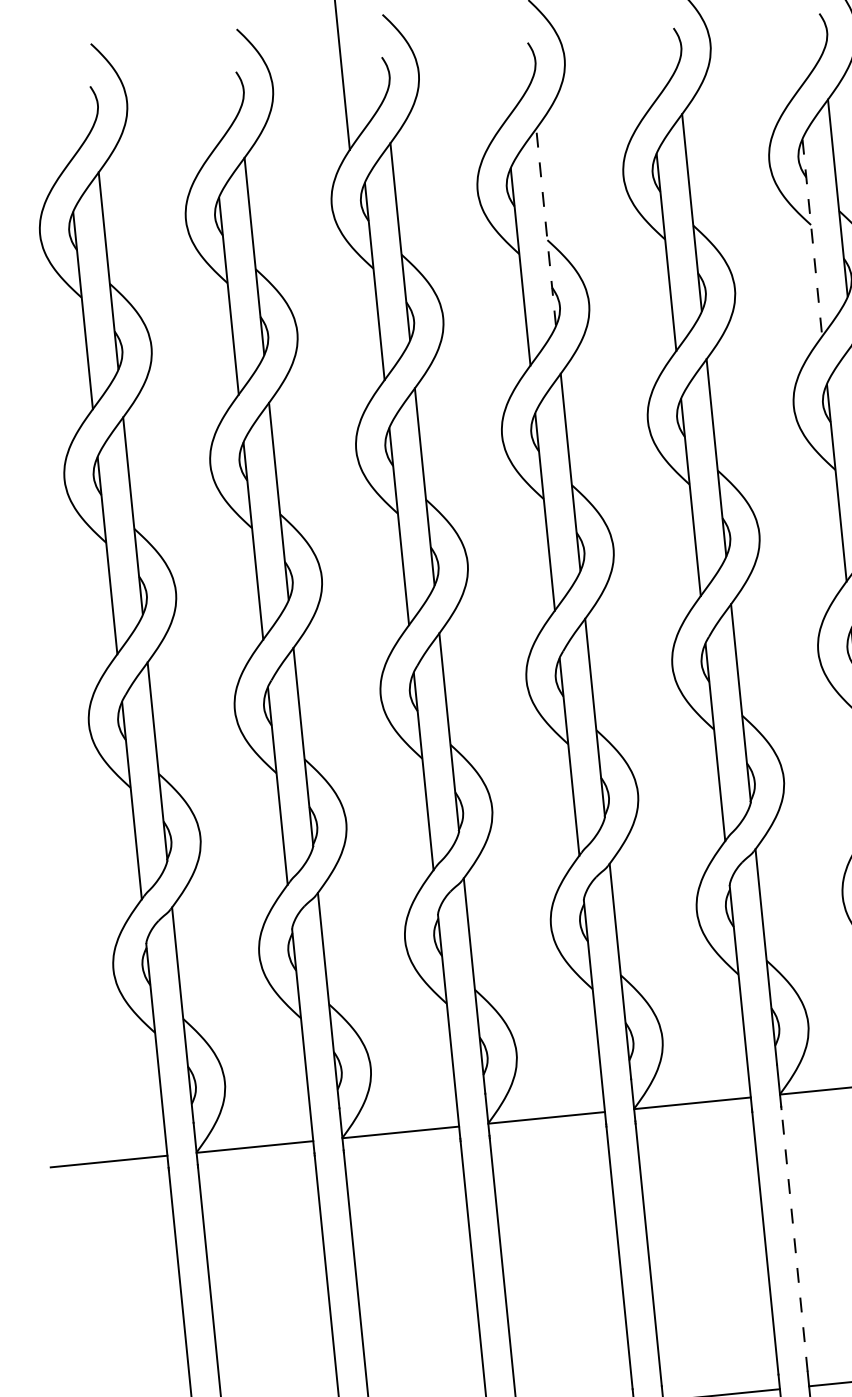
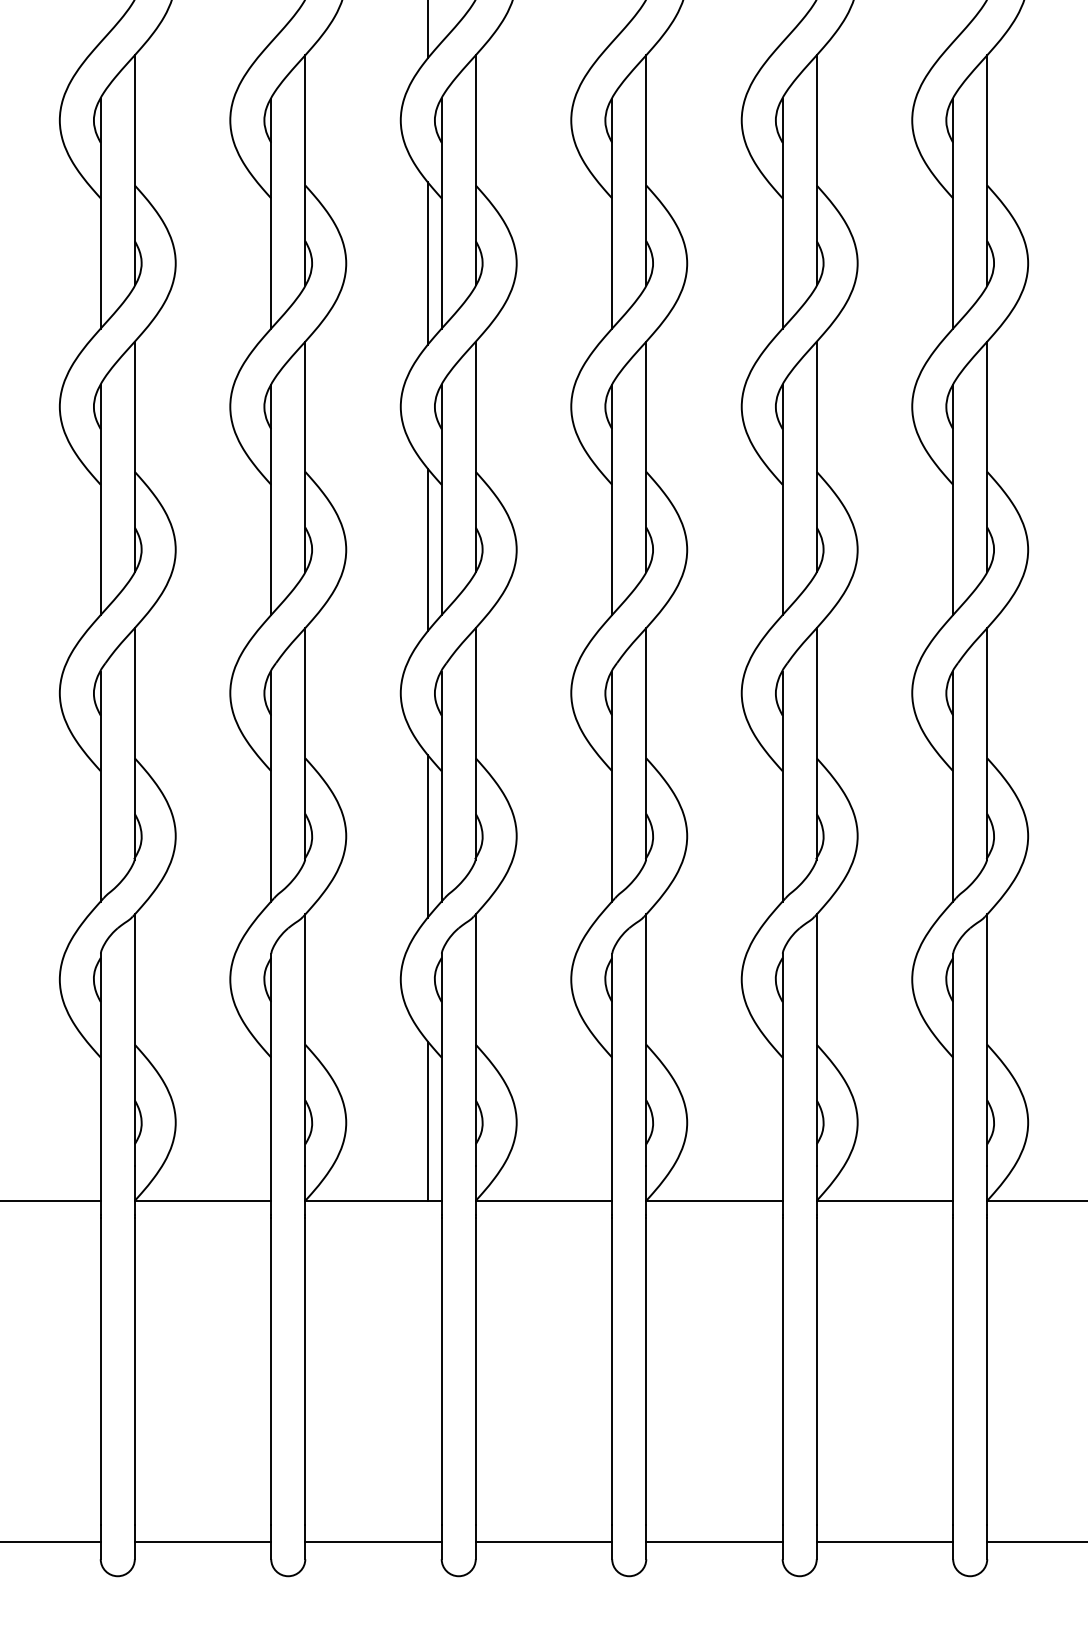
line: (546, 227) -> (646, 170), dashed -> solid
line: (812, 237) -> (953, 213), dashed -> solid
line: (367, 325) -> (428, 263), added
line: (392, 570) -> (428, 549), added
line: (416, 815) -> (428, 836), added
line: (441, 1059) -> (428, 1121), added
line: (794, 1240) -> (816, 1371), dashed -> solid

